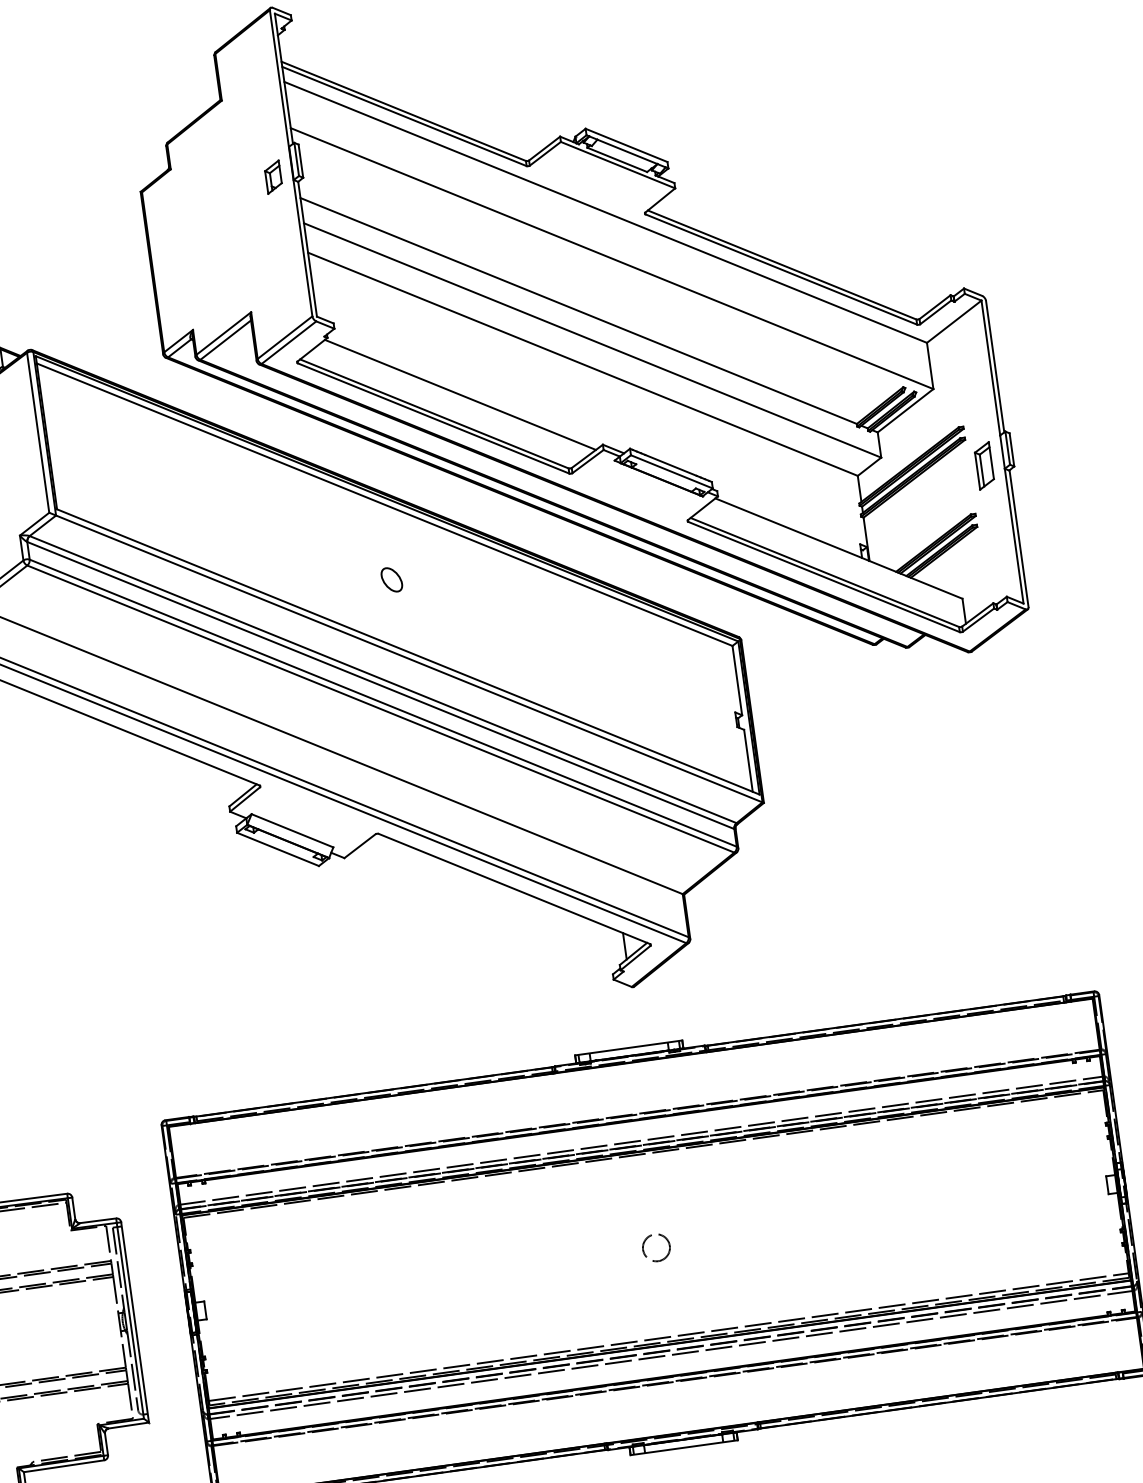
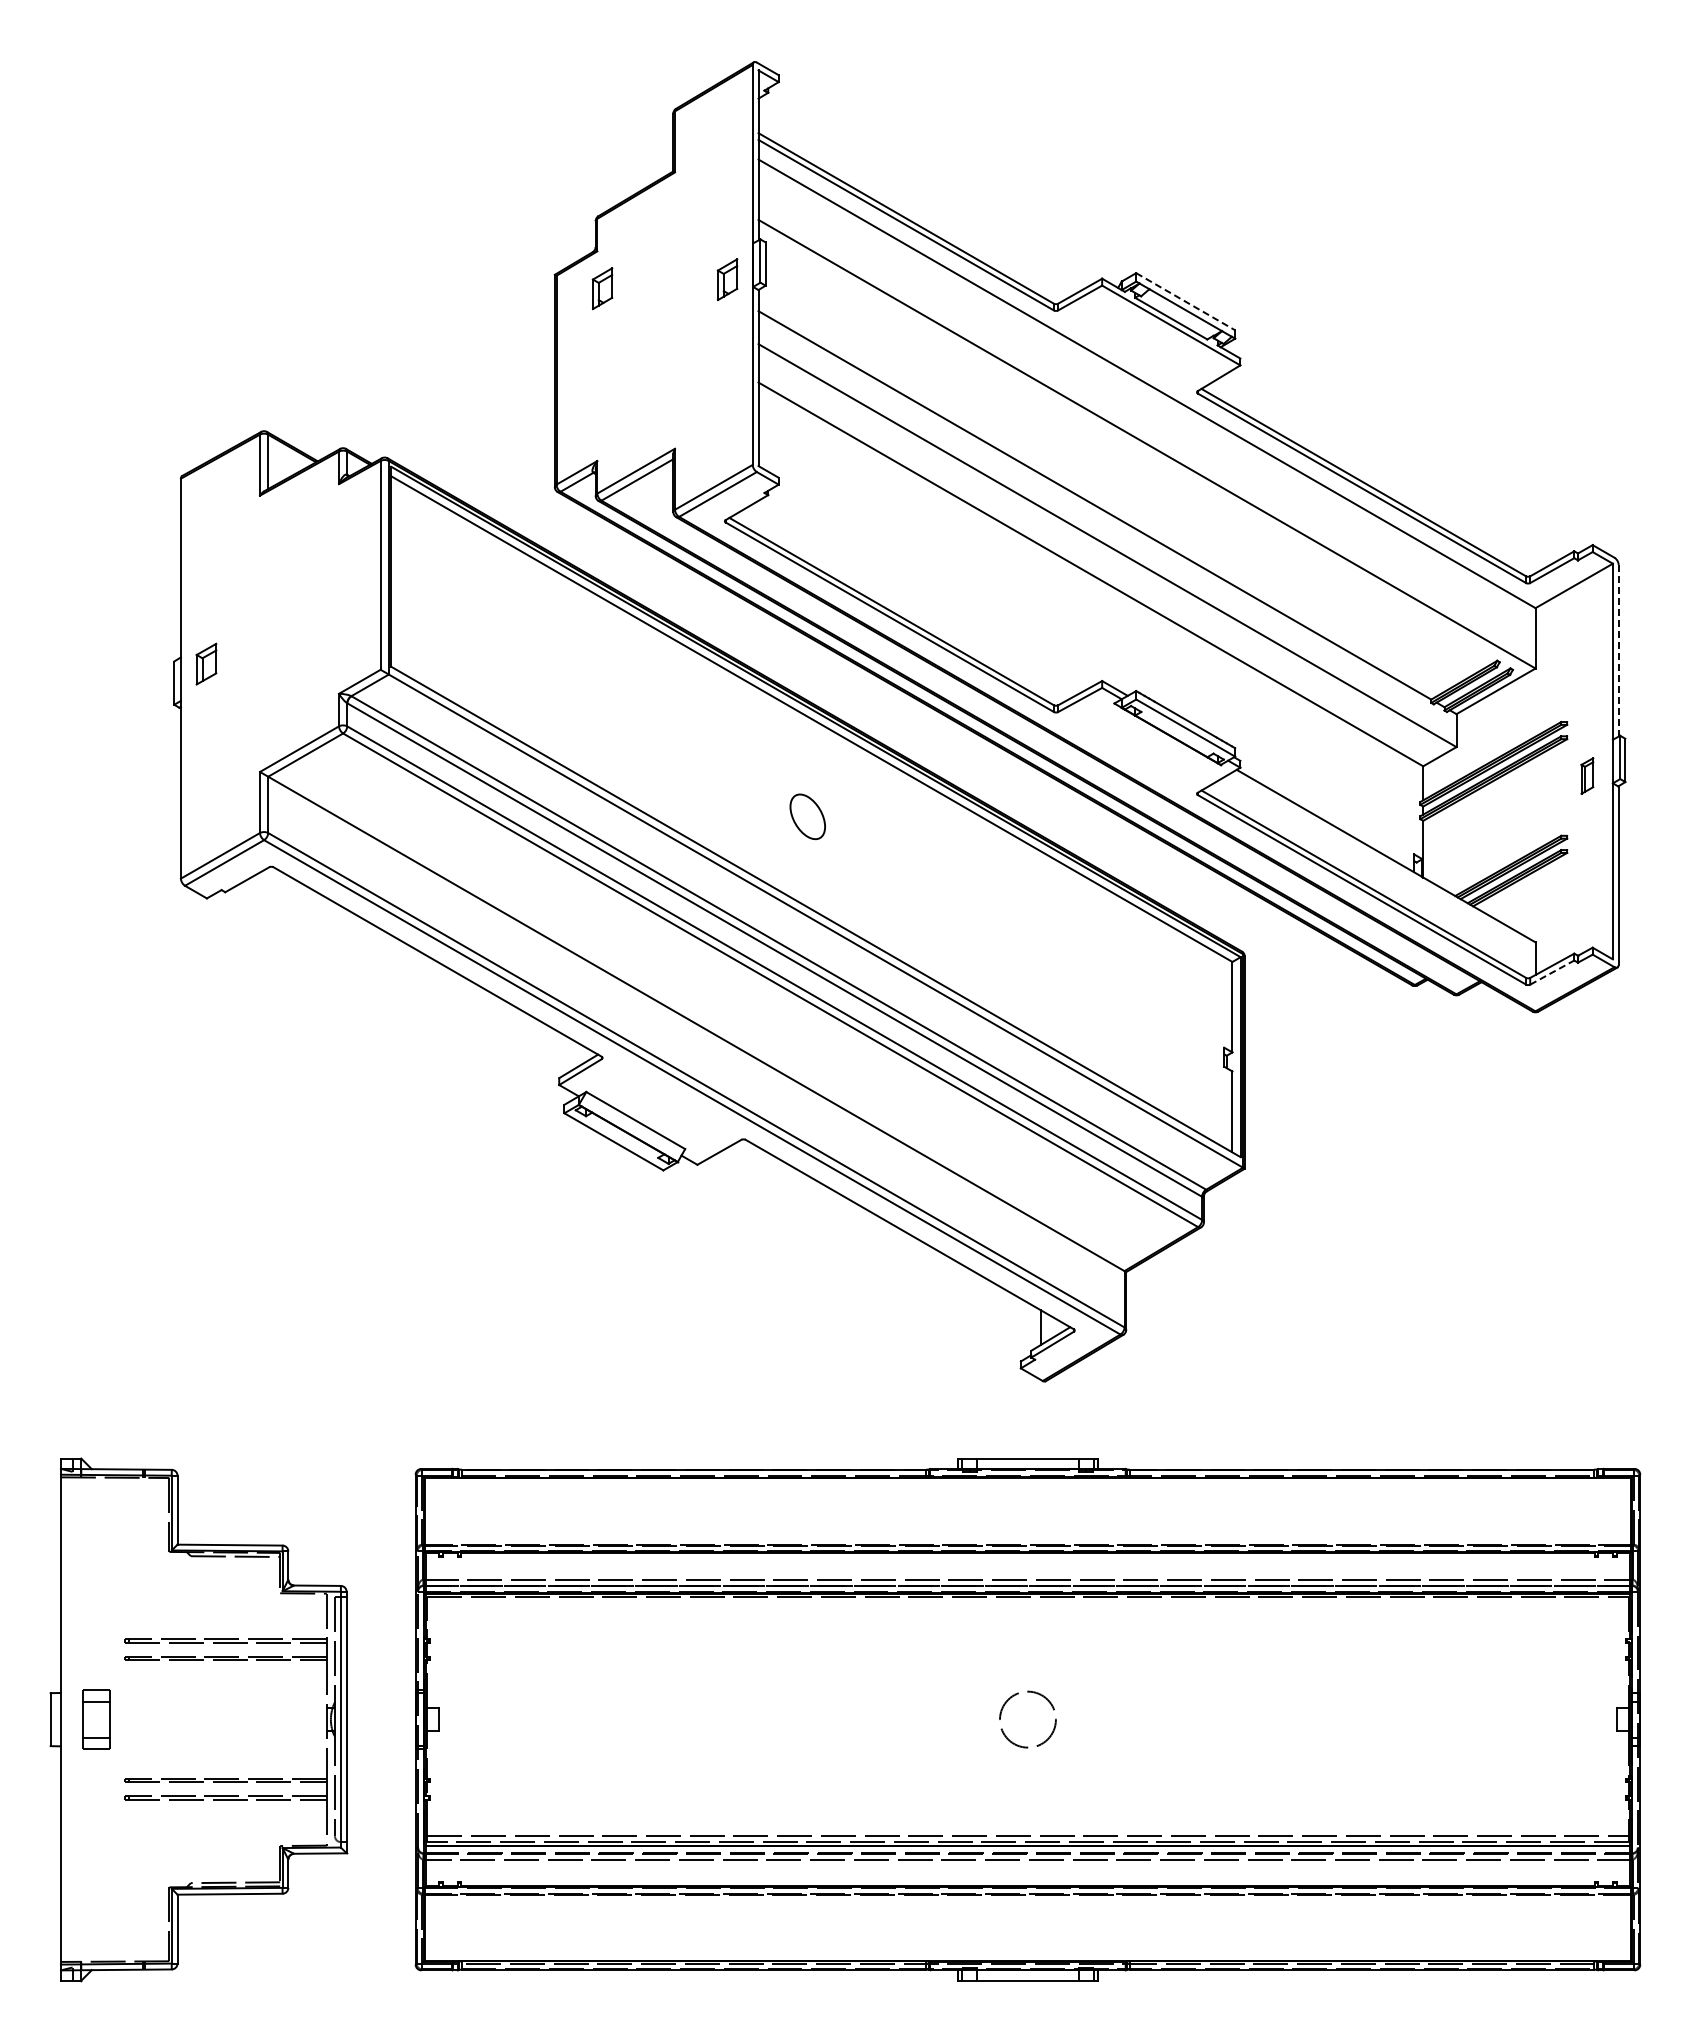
line: (627, 145) -> (1186, 301), solid -> dashed
part: (178, 197) -> (602, 288), added
line: (995, 366) -> (1618, 650), solid -> dashed
line: (460, 394) -> (928, 591), removed
part: (984, 465) -> (1587, 775), size x0.6
part: (391, 579) -> (807, 816), size x1.4
line: (978, 620) -> (1552, 972), solid -> dashed
circle: (656, 1247) -> (1027, 1719), size x1.6

